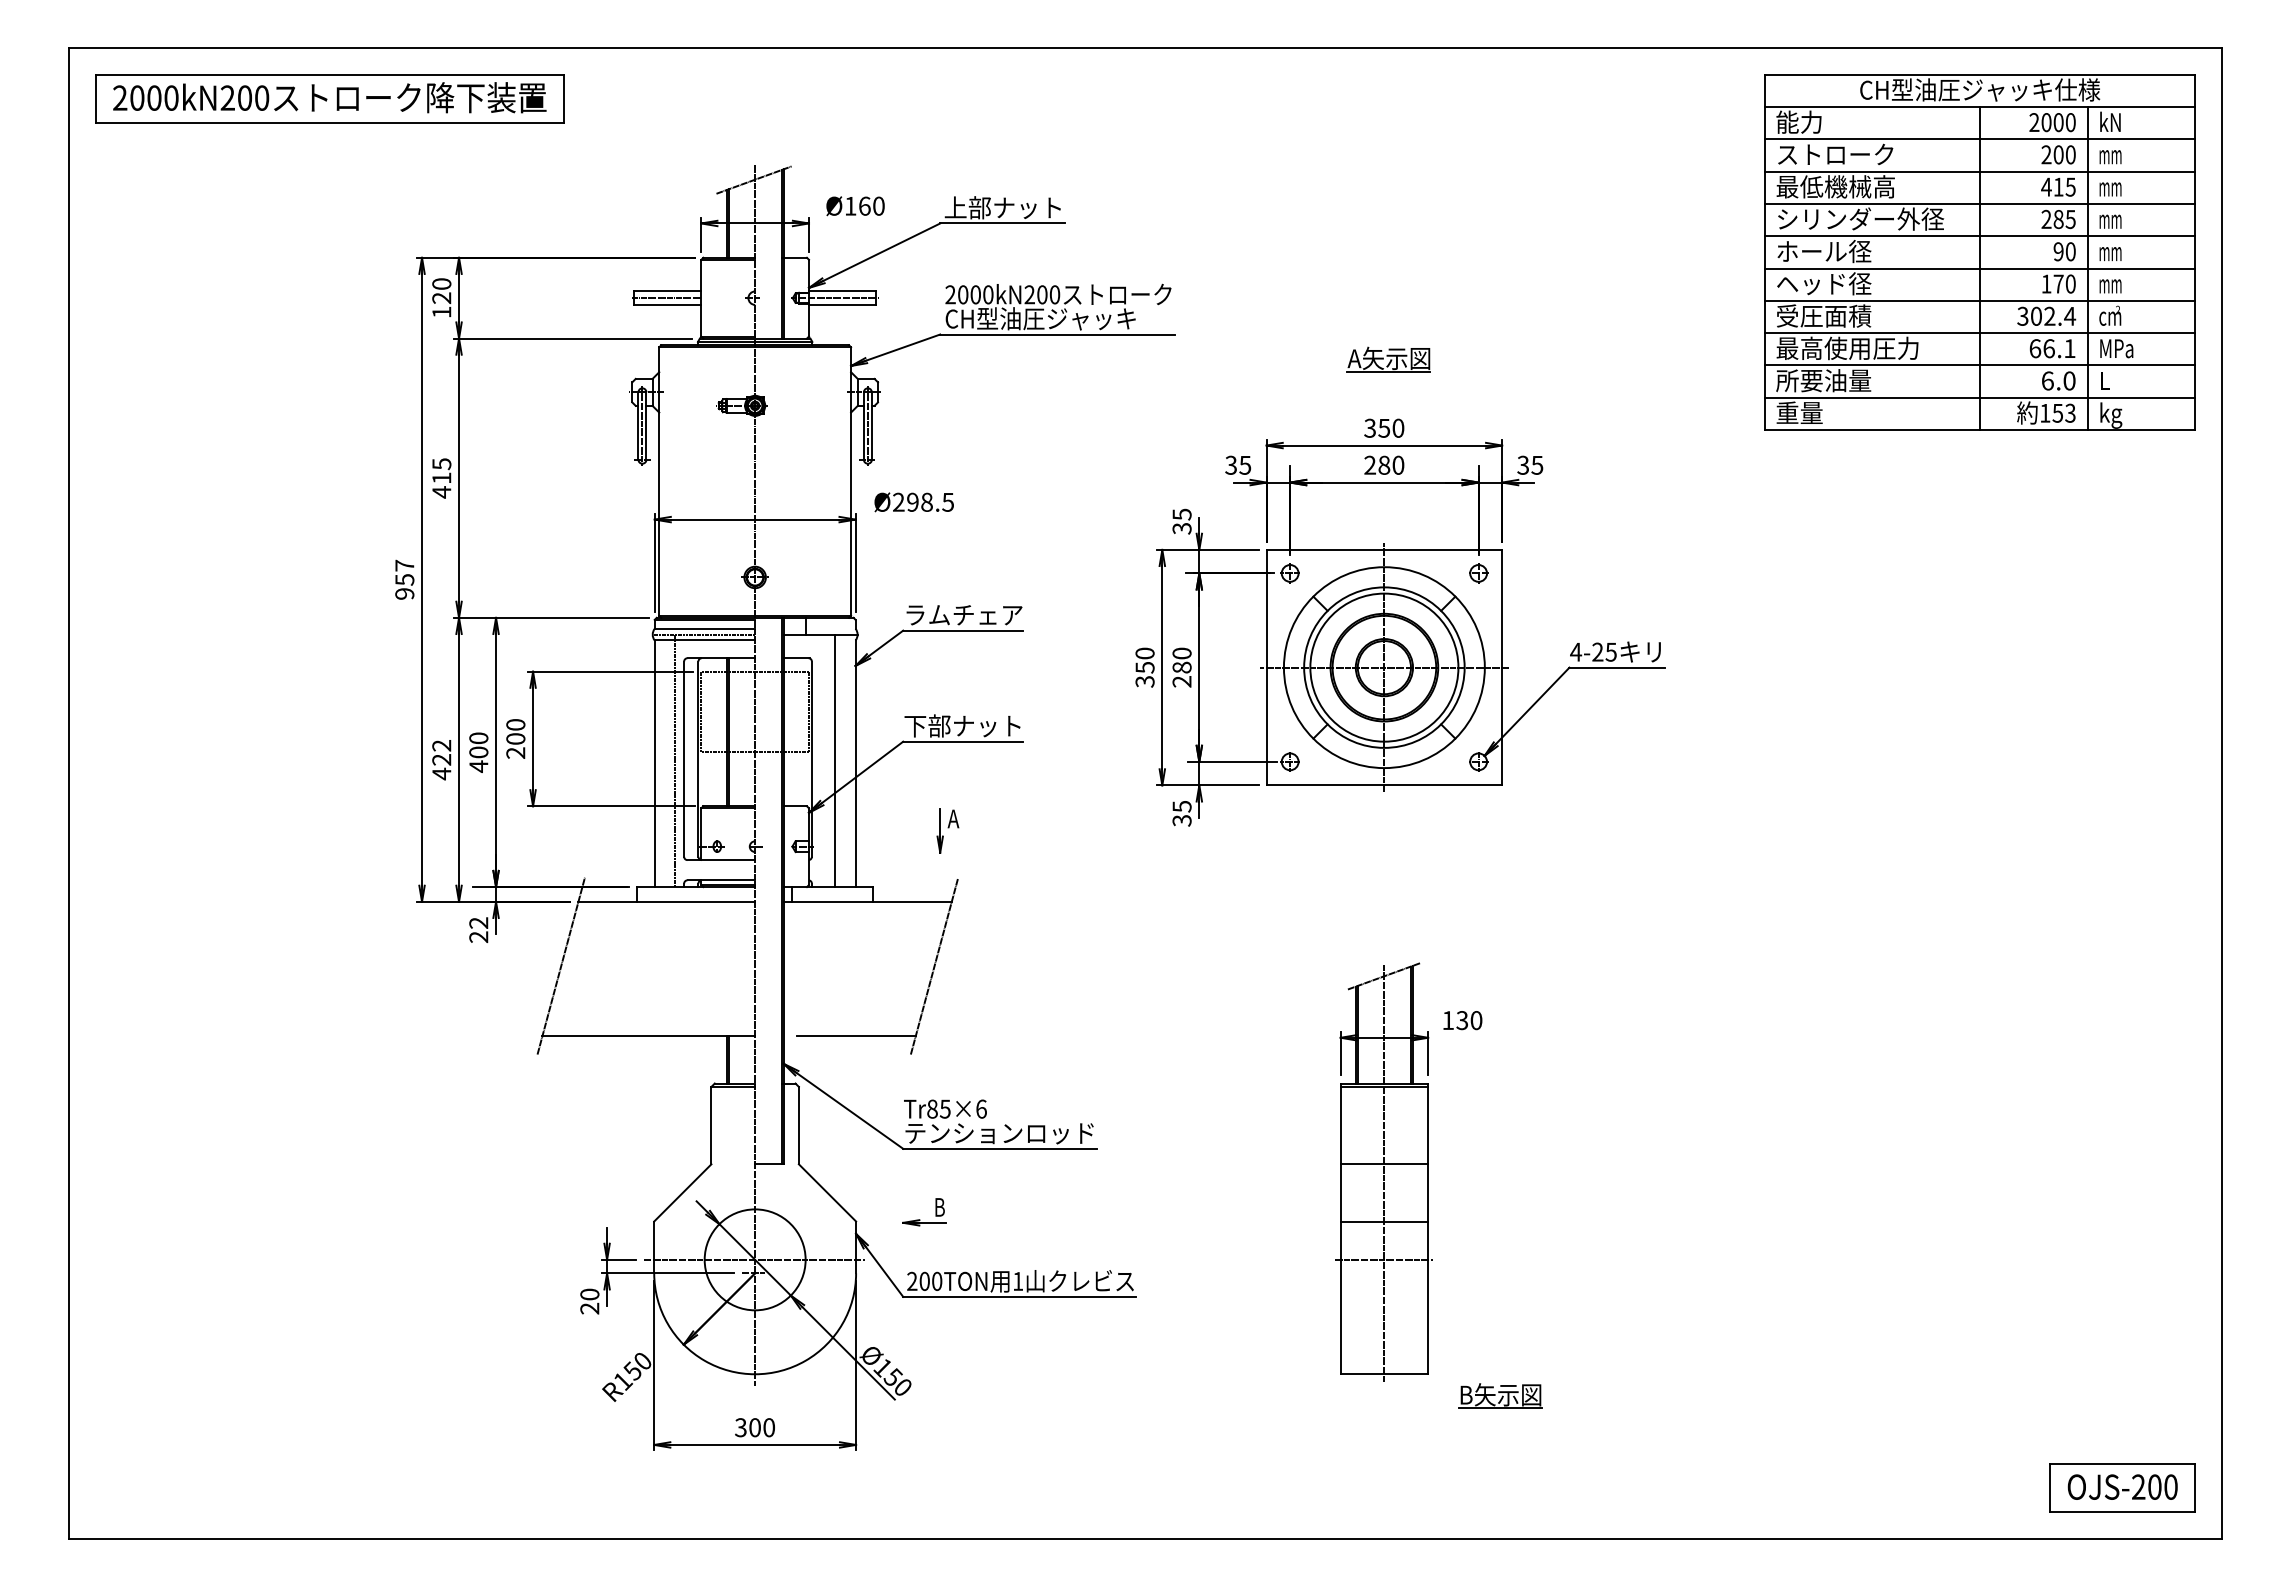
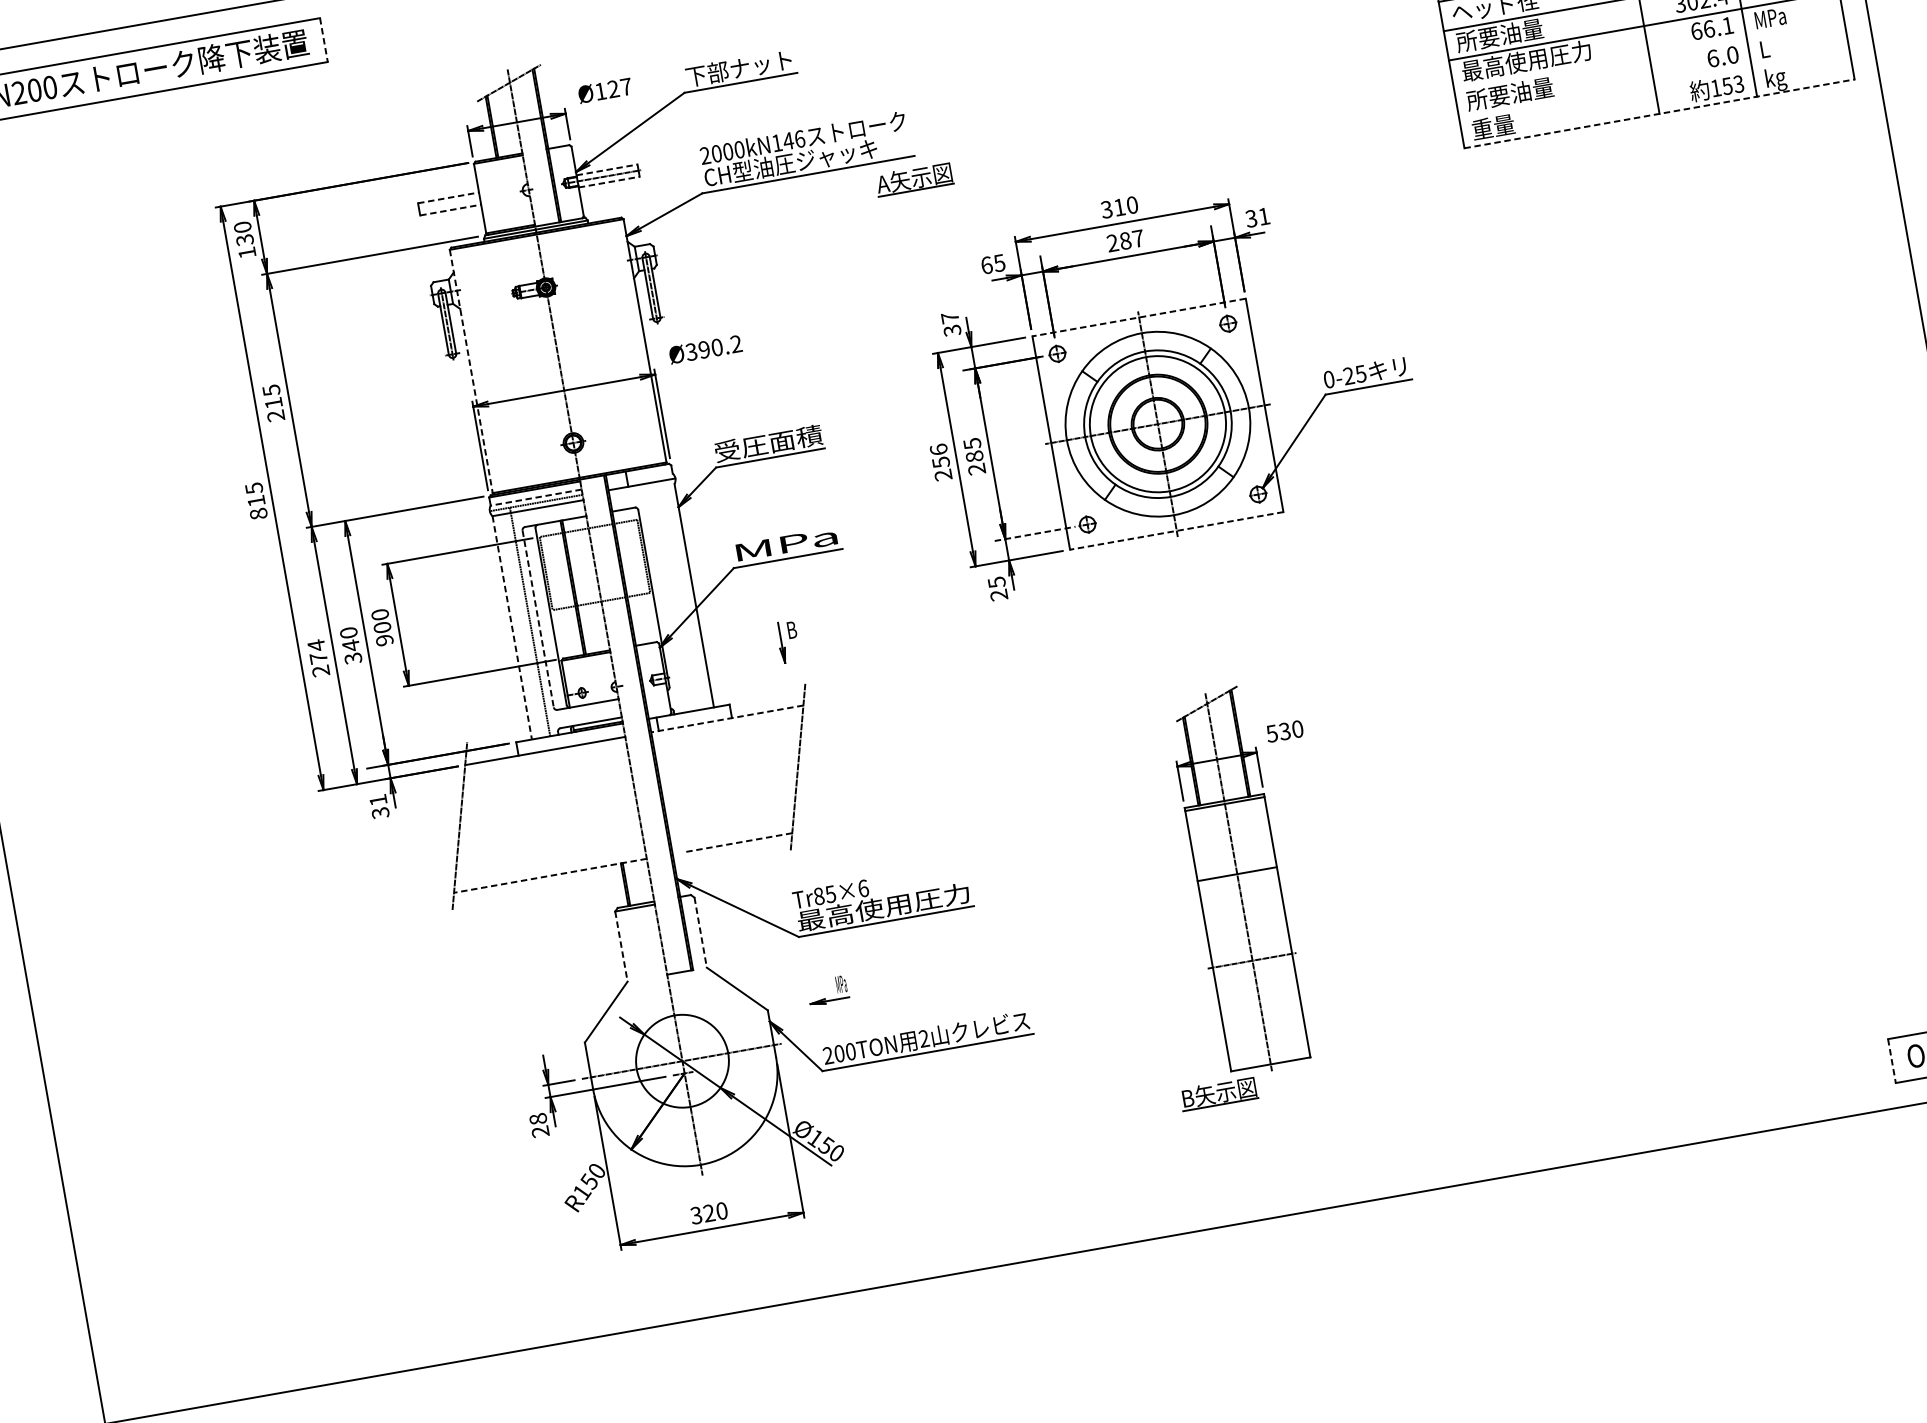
line: (564, 99) -> (324, 40), solid -> dashed
text: (871, 205) -> (619, 87), Ø160 -> Ø127
text: (955, 207) -> (695, 75), 上部ナット -> 下部ナット
line: (667, 291) -> (448, 197), solid -> dashed
line: (842, 291) -> (606, 170), solid -> dashed
text: (1042, 294) -> (788, 140), 2000kN200 -> 2000kN146
text: (442, 298) -> (245, 240), 120 -> 130
line: (666, 298) -> (448, 204), removed
line: (667, 304) -> (450, 209), solid -> dashed
line: (842, 304) -> (609, 181), solid -> dashed
text: (1823, 315) -> (1499, 35), 受圧面積 -> 所要油量
part: (1388, 359) -> (914, 179), moved
line: (1979, 365) -> (1648, 55), removed
line: (1979, 397) -> (1653, 84), removed
text: (1384, 428) -> (1119, 207), 350 -> 310
line: (1980, 430) -> (1660, 114), solid -> dashed
text: (1231, 464) -> (986, 264), 35 -> 65
text: (1398, 464) -> (1138, 237), 280 -> 287
text: (1537, 465) -> (1264, 216), 35 -> 31
line: (659, 482) -> (471, 372), solid -> dashed
text: (441, 492) -> (275, 416), 415 -> 215
text: (923, 501) -> (713, 347), Ø298.5 -> Ø390.2
text: (1181, 514) -> (949, 317), 35 -> 37
line: (1384, 549) -> (1139, 317), solid -> dashed
text: (404, 579) -> (256, 500), 957 -> 815
text: (964, 614) -> (769, 443), ラムチェア -> 受圧面積
line: (704, 628) -> (535, 497), solid -> dashed
text: (1576, 651) -> (1329, 378), 4-25 -> 0-25
text: (1181, 653) -> (971, 443), 280 -> 285
text: (1144, 667) -> (940, 462), 350 -> 256
text: (962, 725) -> (784, 544), 下部ナット -> MPa
text: (515, 752) -> (384, 639), 200 -> 900
text: (441, 759) -> (318, 658), 422 -> 274
text: (478, 759) -> (351, 652), 400 -> 340
line: (684, 759) -> (538, 619), solid -> dashed
line: (835, 760) -> (675, 596), removed
line: (1232, 761) -> (1035, 533), solid -> dashed
line: (654, 764) -> (512, 628), solid -> dashed
line: (1384, 785) -> (1176, 530), solid -> dashed
text: (953, 818) -> (791, 629), A -> B
text: (1182, 820) -> (999, 594), 35 -> 25
line: (867, 901) -> (727, 718), solid -> dashed
text: (478, 930) -> (379, 807), 22 -> 31
text: (1447, 1020) -> (1271, 733), 130 -> 530
line: (648, 1036) -> (550, 875), solid -> dashed
line: (855, 1036) -> (737, 842), solid -> dashed
line: (711, 1125) -> (621, 946), solid -> dashed
line: (798, 1125) -> (700, 932), solid -> dashed
text: (999, 1132) -> (883, 906), テンションロッド -> 最高使用圧力
text: (939, 1207) -> (841, 984), B -> MPa
line: (1384, 1221) -> (1246, 925), removed
text: (1018, 1280) -> (924, 1037), 1 -> 2
text: (589, 1294) -> (537, 1119), 20 -> 28
part: (1500, 1395) -> (1219, 1093), moved
text: (754, 1427) -> (708, 1213), 300 -> 320
line: (2049, 1488) -> (1891, 1061), solid -> dashed

